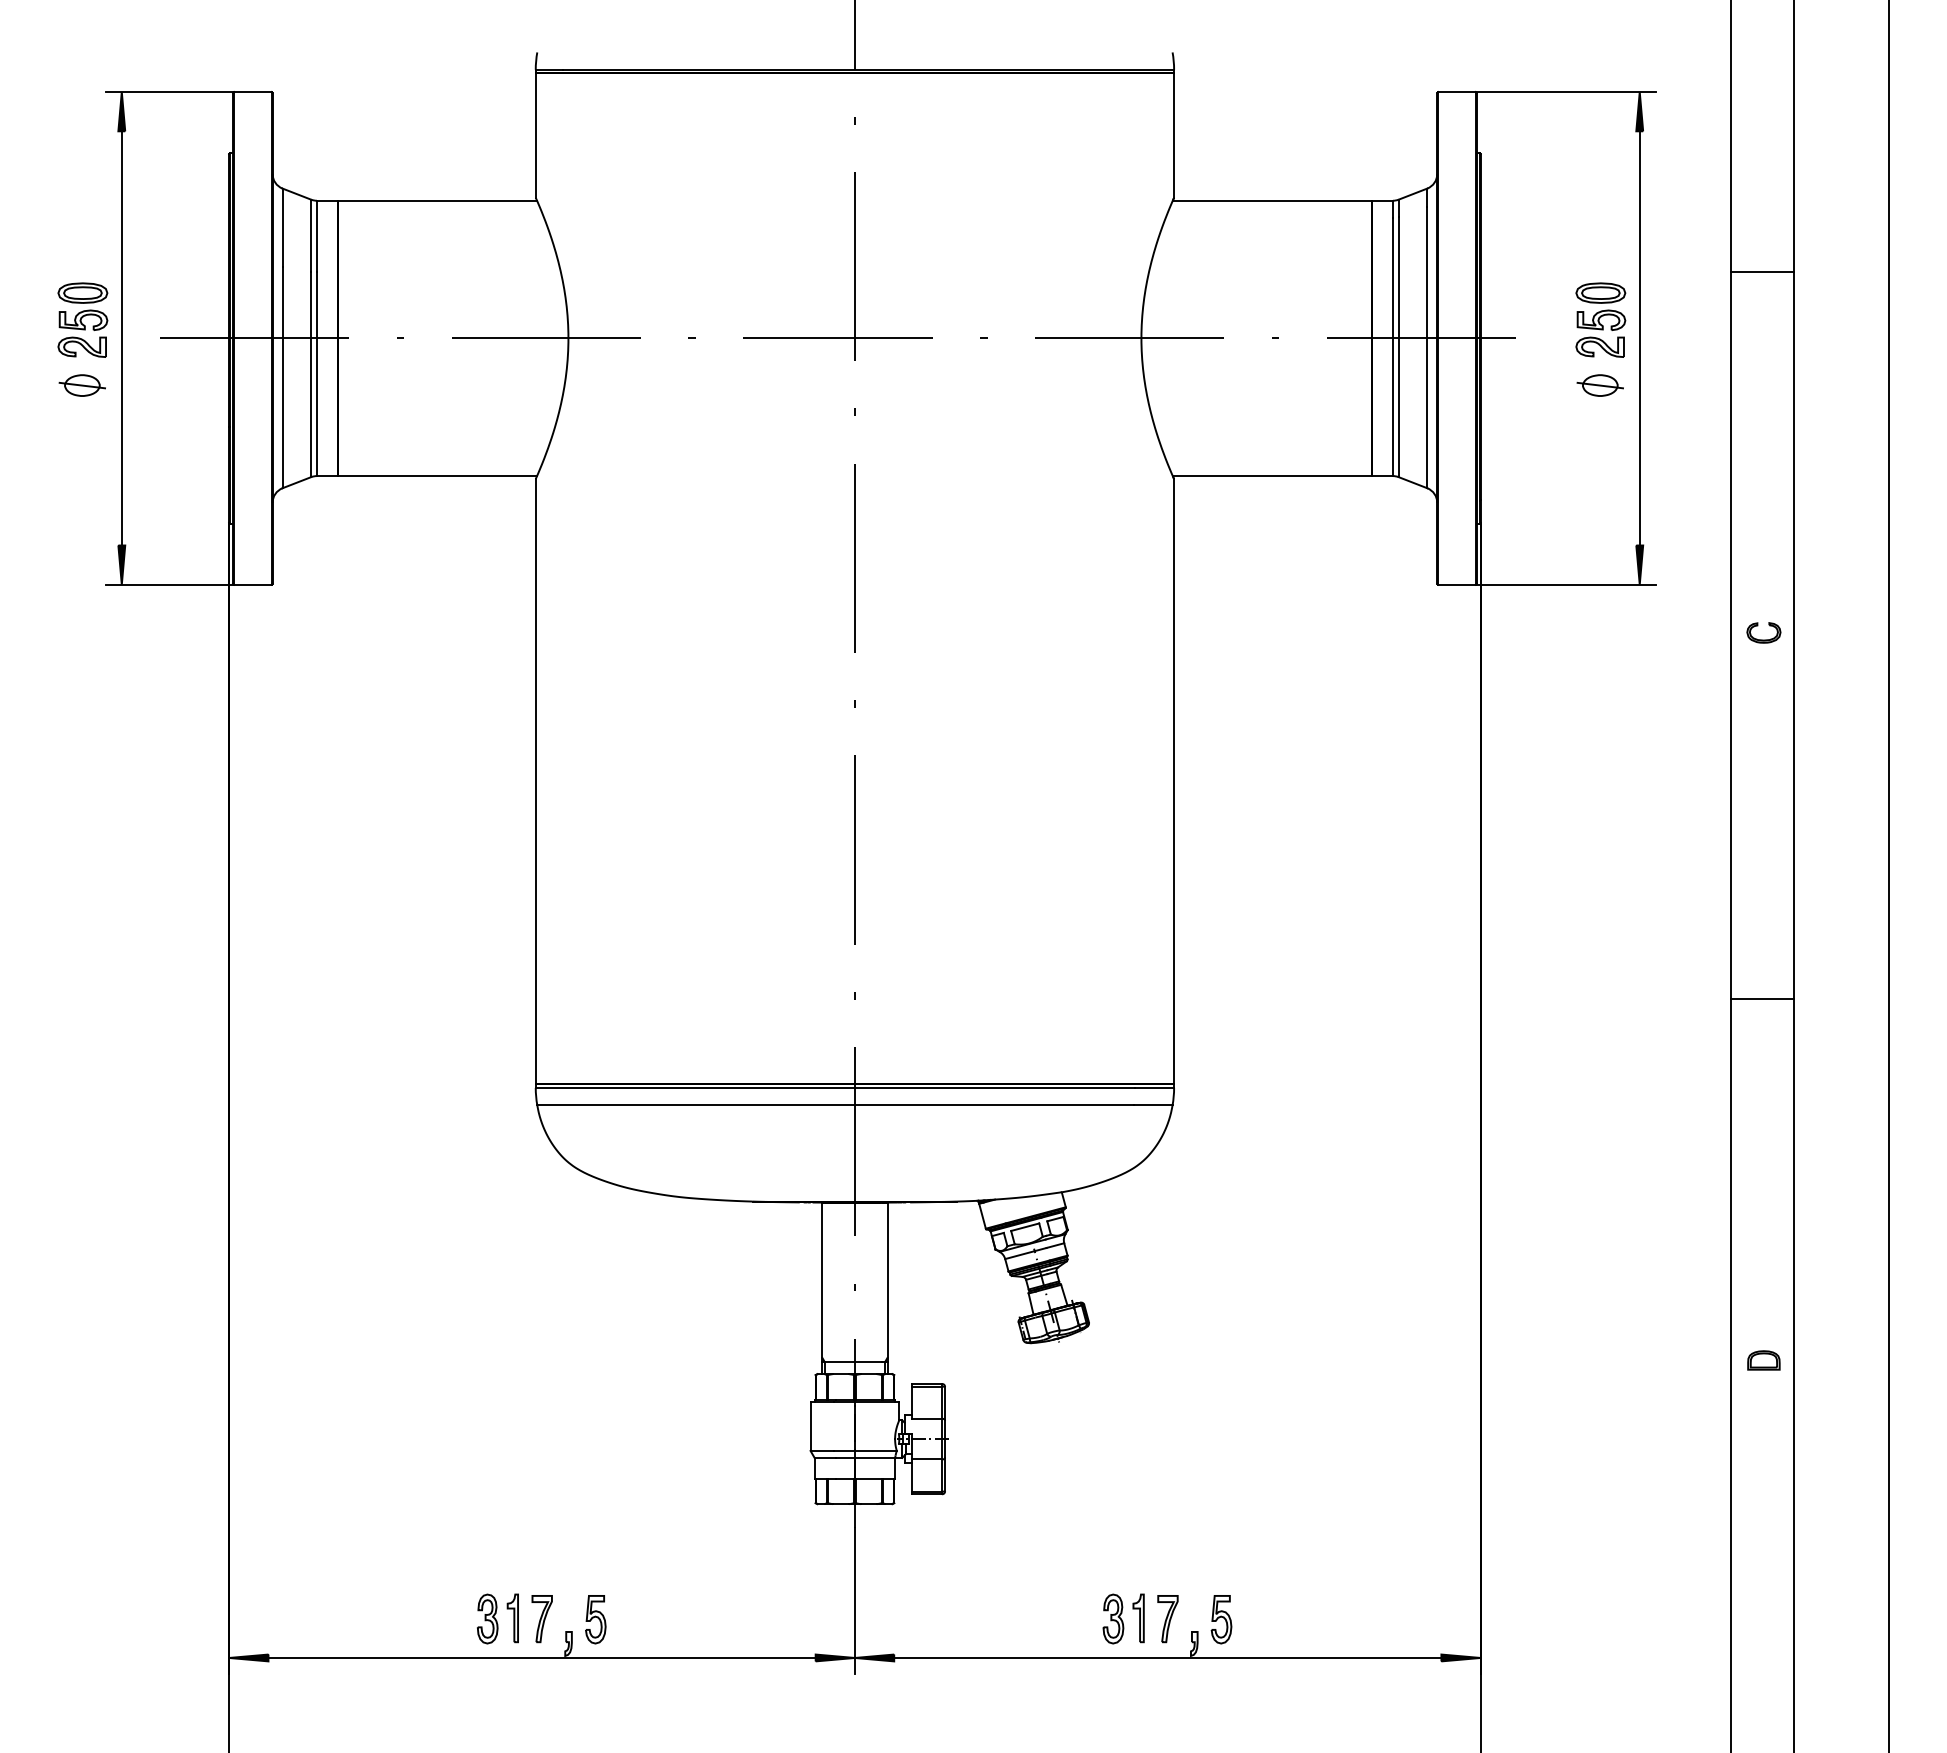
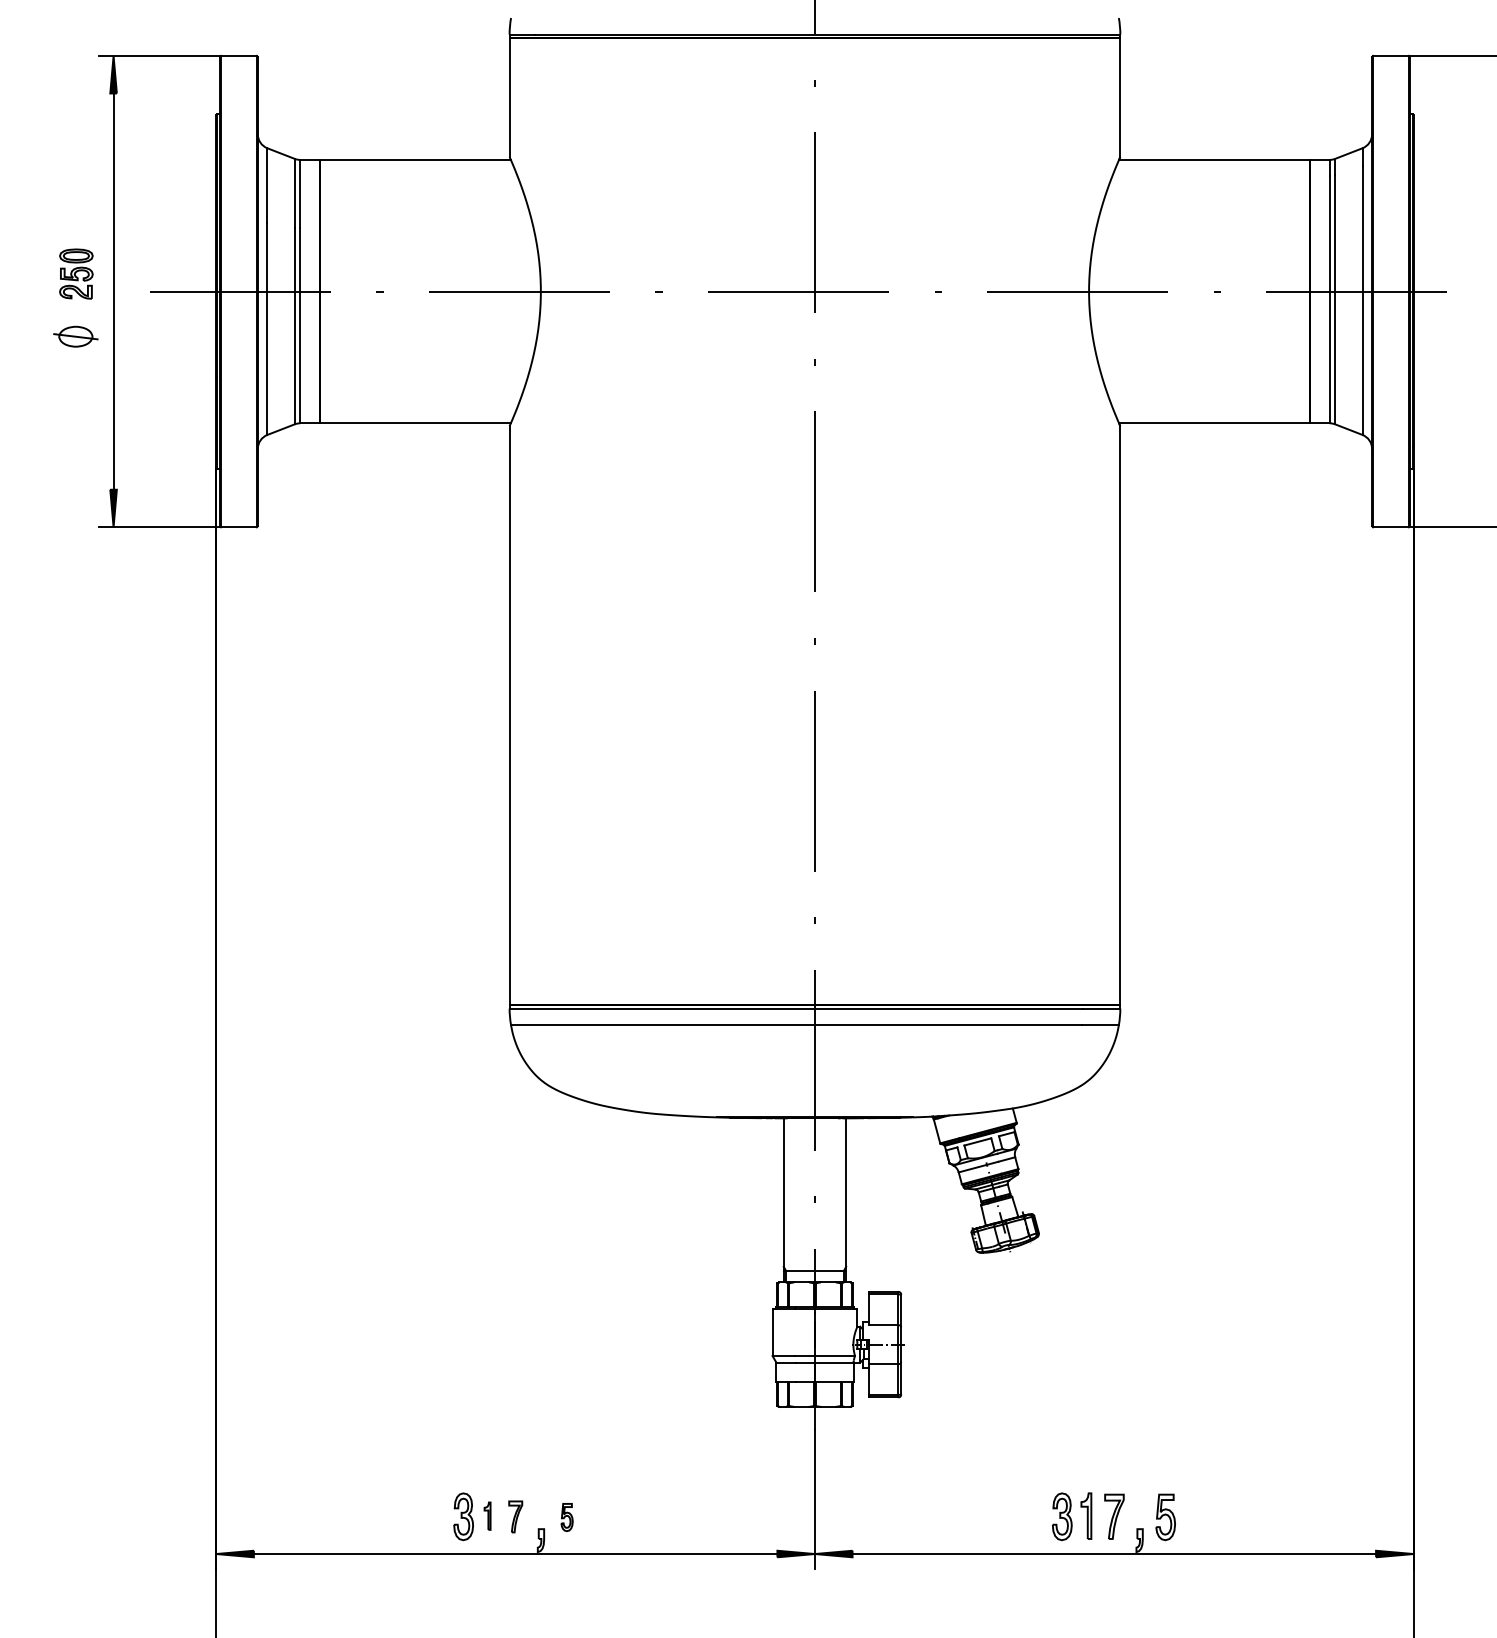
part: (82, 319) -> (75, 273), size x0.7
part: (512, 1618) -> (487, 1516), size x0.6
part: (541, 1619) -> (515, 1517), size x0.7
part: (595, 1619) -> (566, 1517), size x0.6

